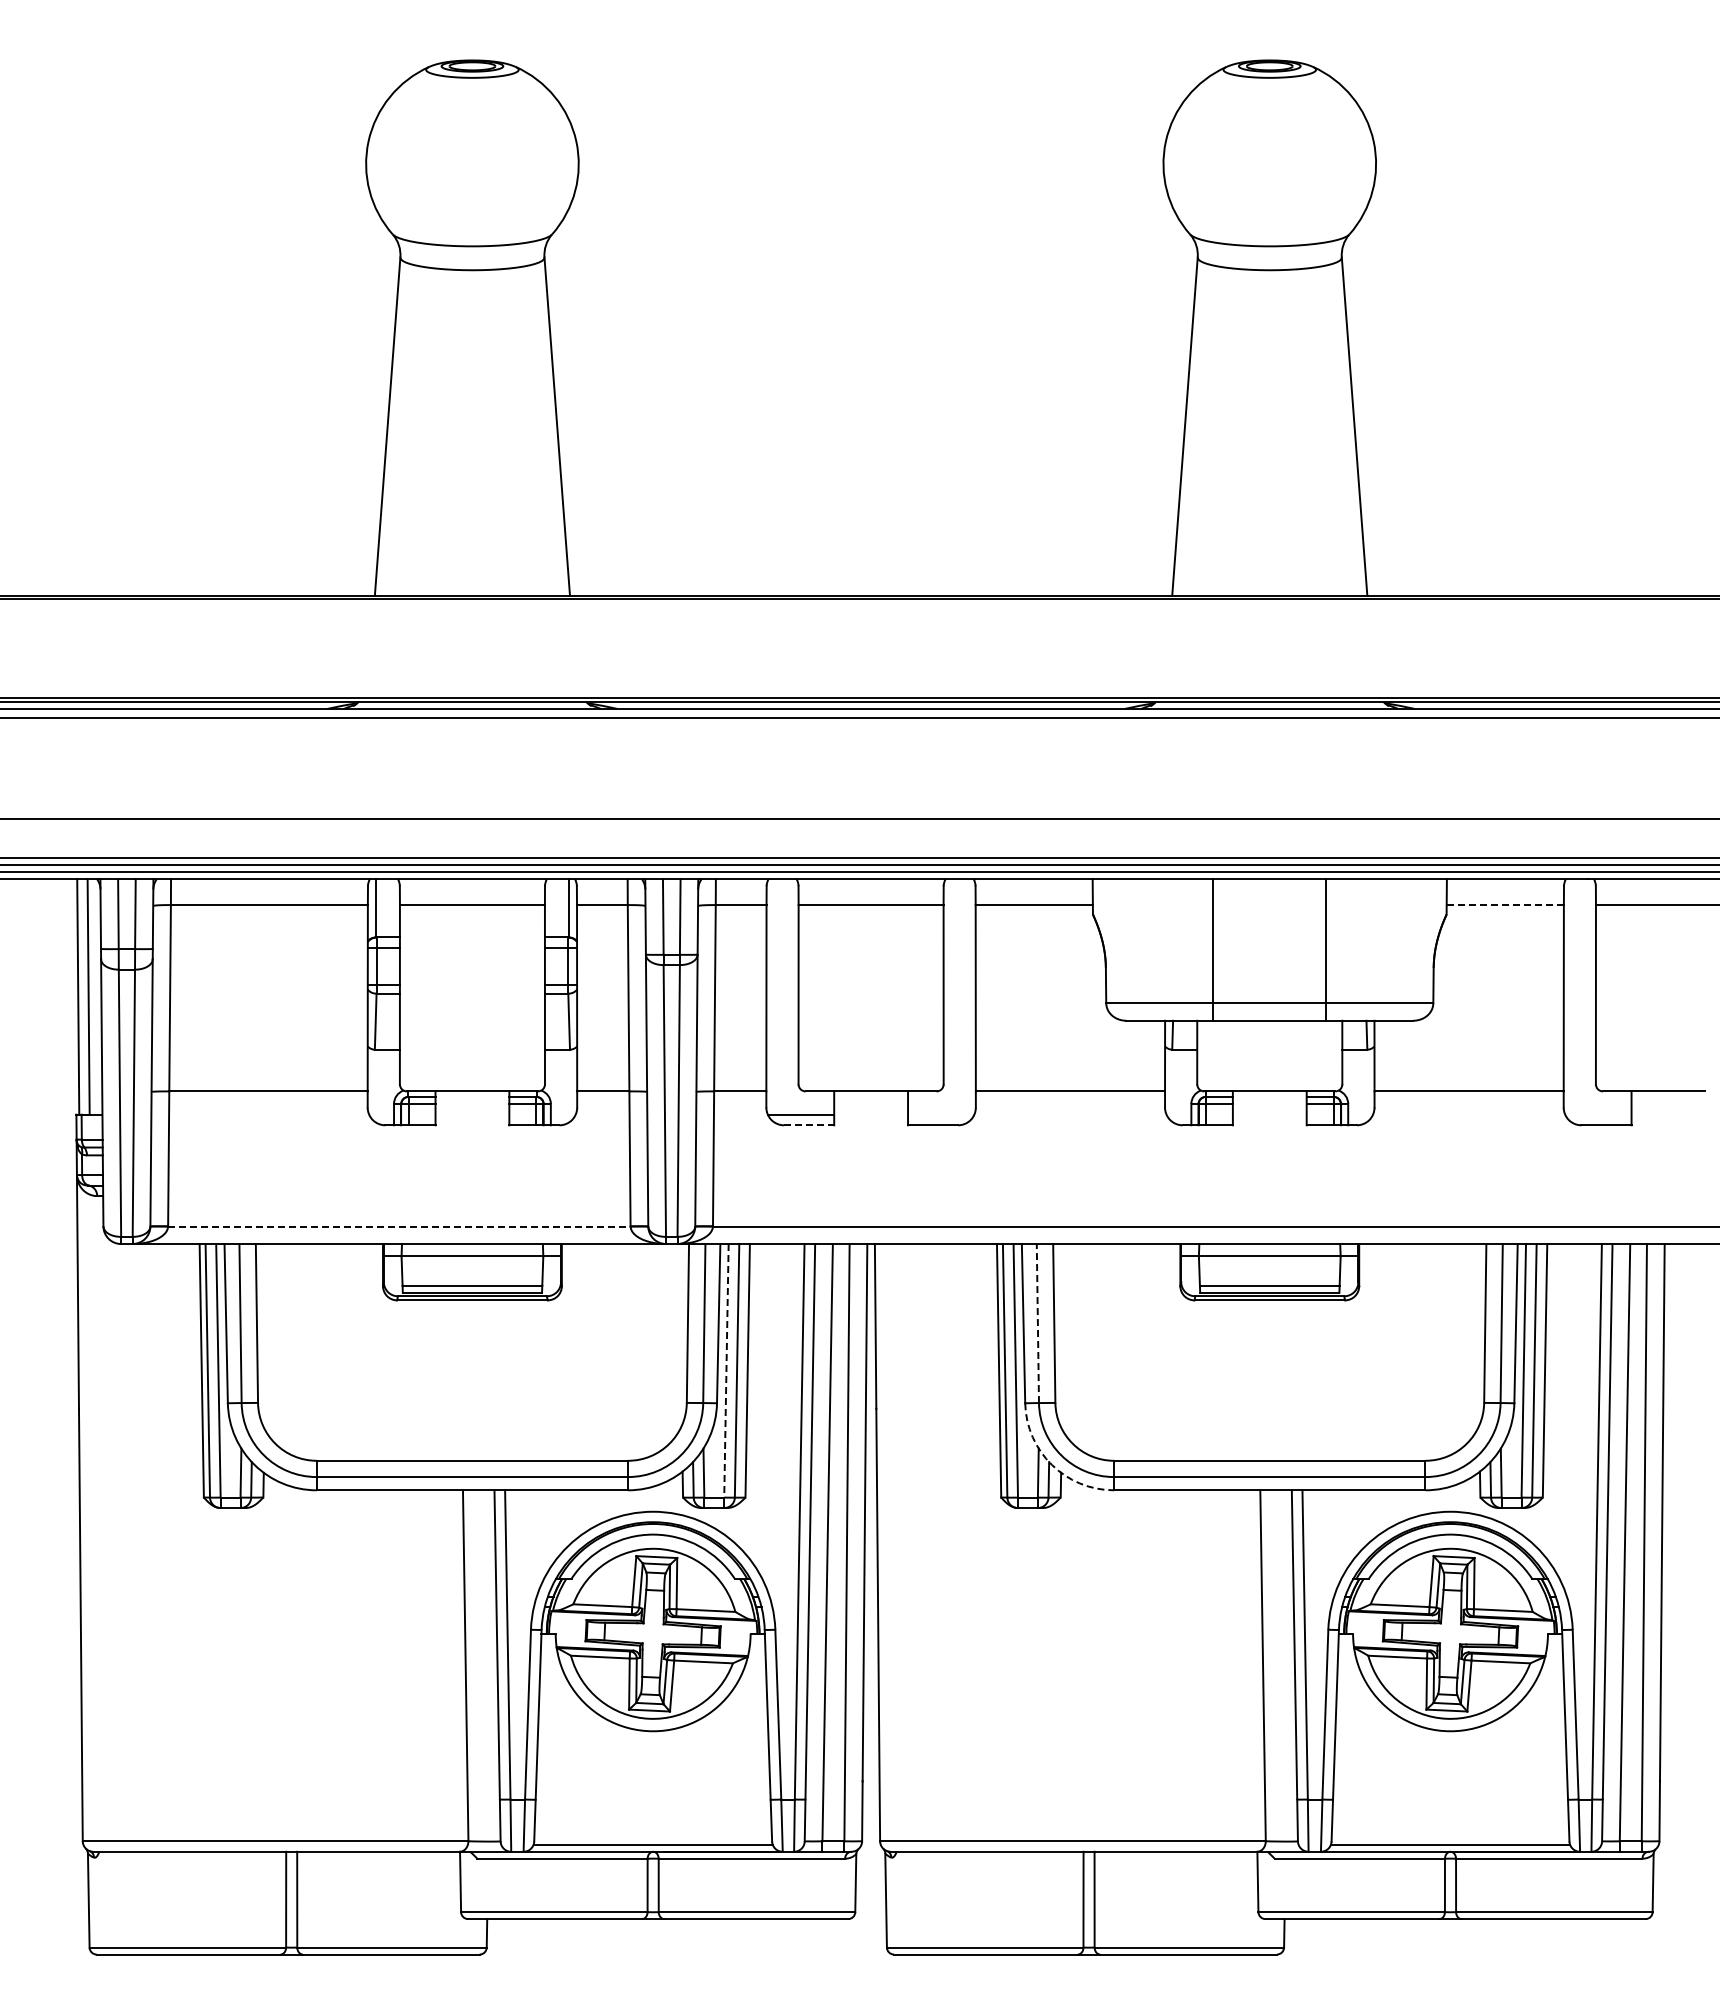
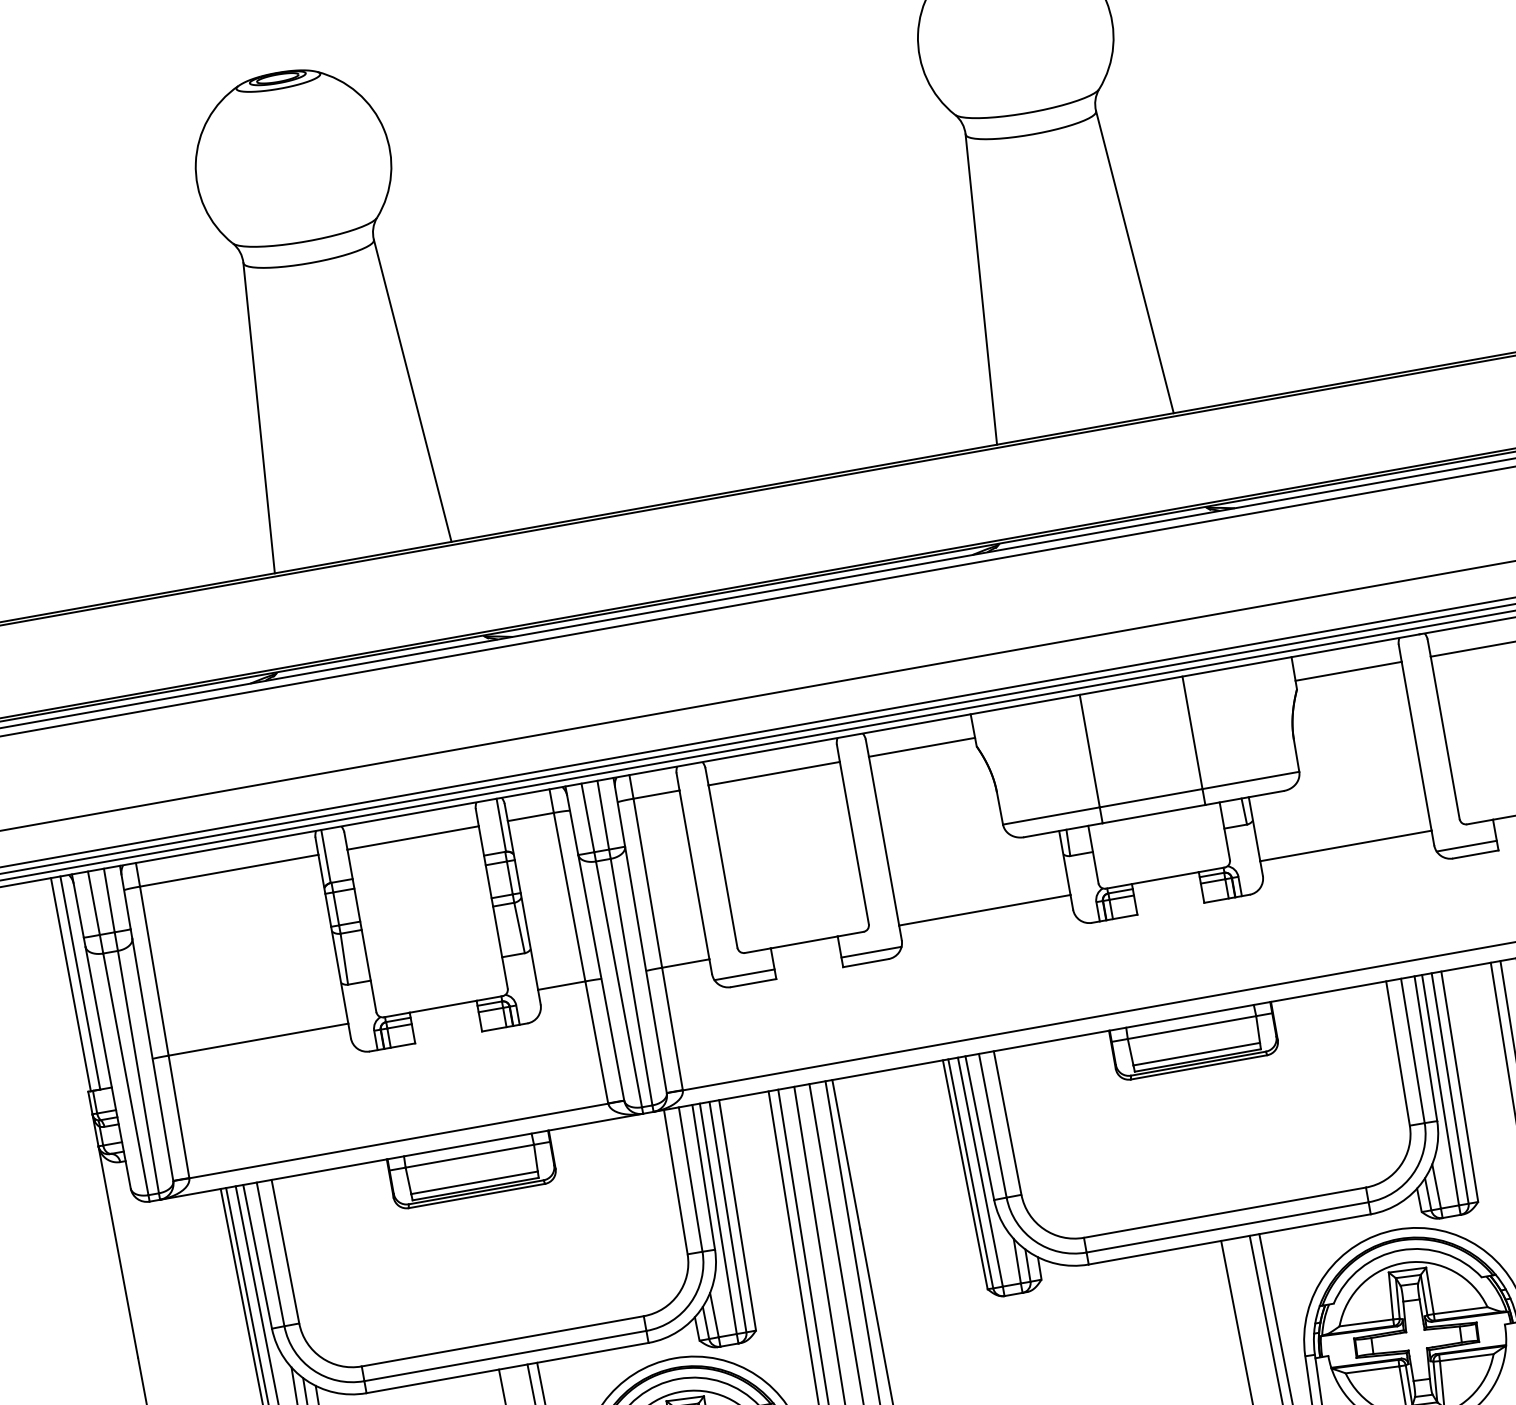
line: (1505, 905) -> (1348, 671), dashed -> solid
line: (941, 1114) -> (871, 951), added
line: (1598, 1114) -> (1466, 845), added
line: (809, 1125) -> (753, 983), dashed -> solid
line: (399, 1226) -> (398, 1140), dashed -> solid
line: (1037, 1323) -> (992, 1125), dashed -> solid
line: (726, 1370) -> (718, 1218), dashed -> solid
arc: (1051, 1464) -> (1027, 1251), dashed -> solid

